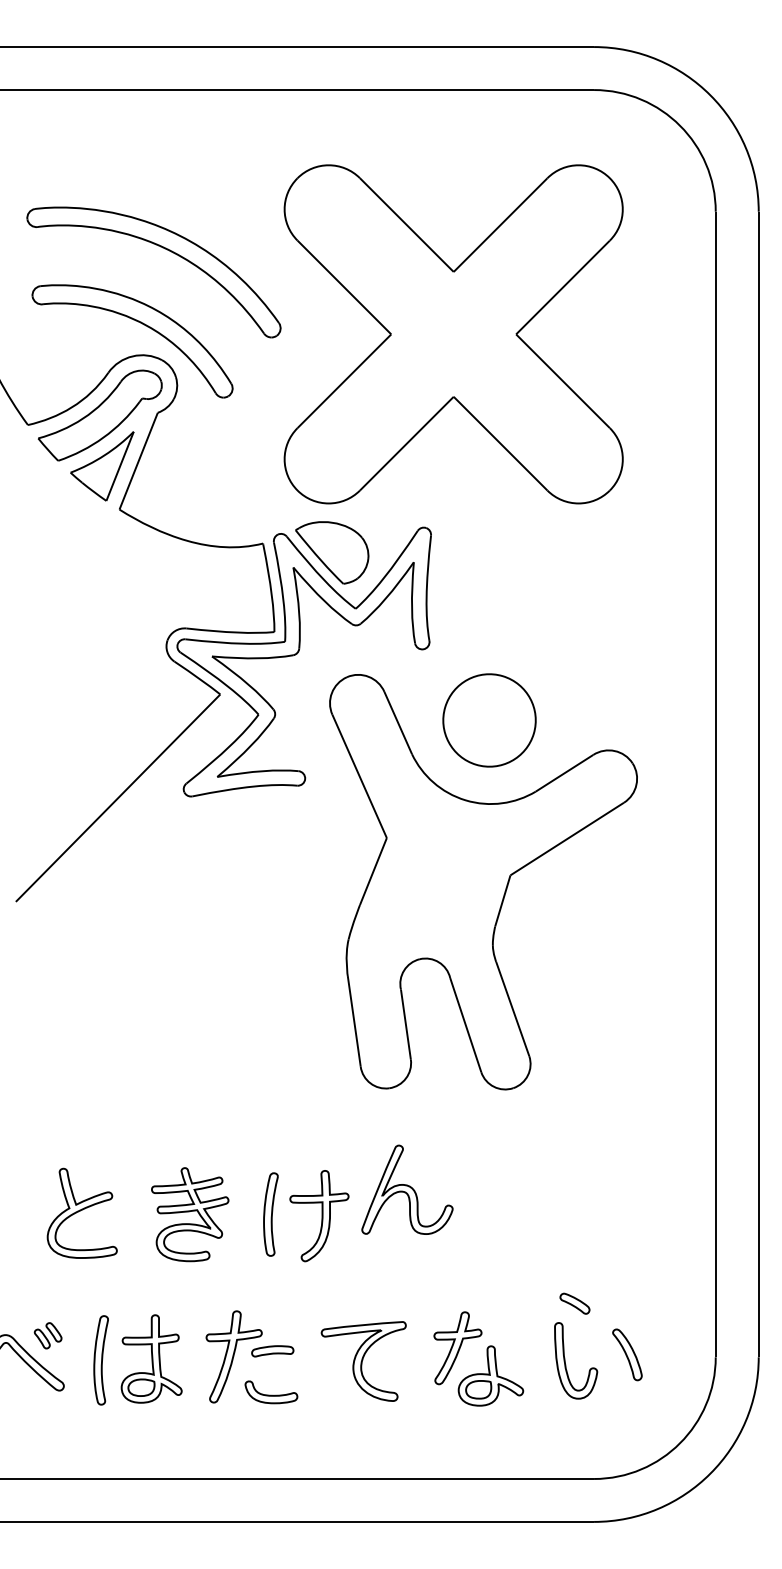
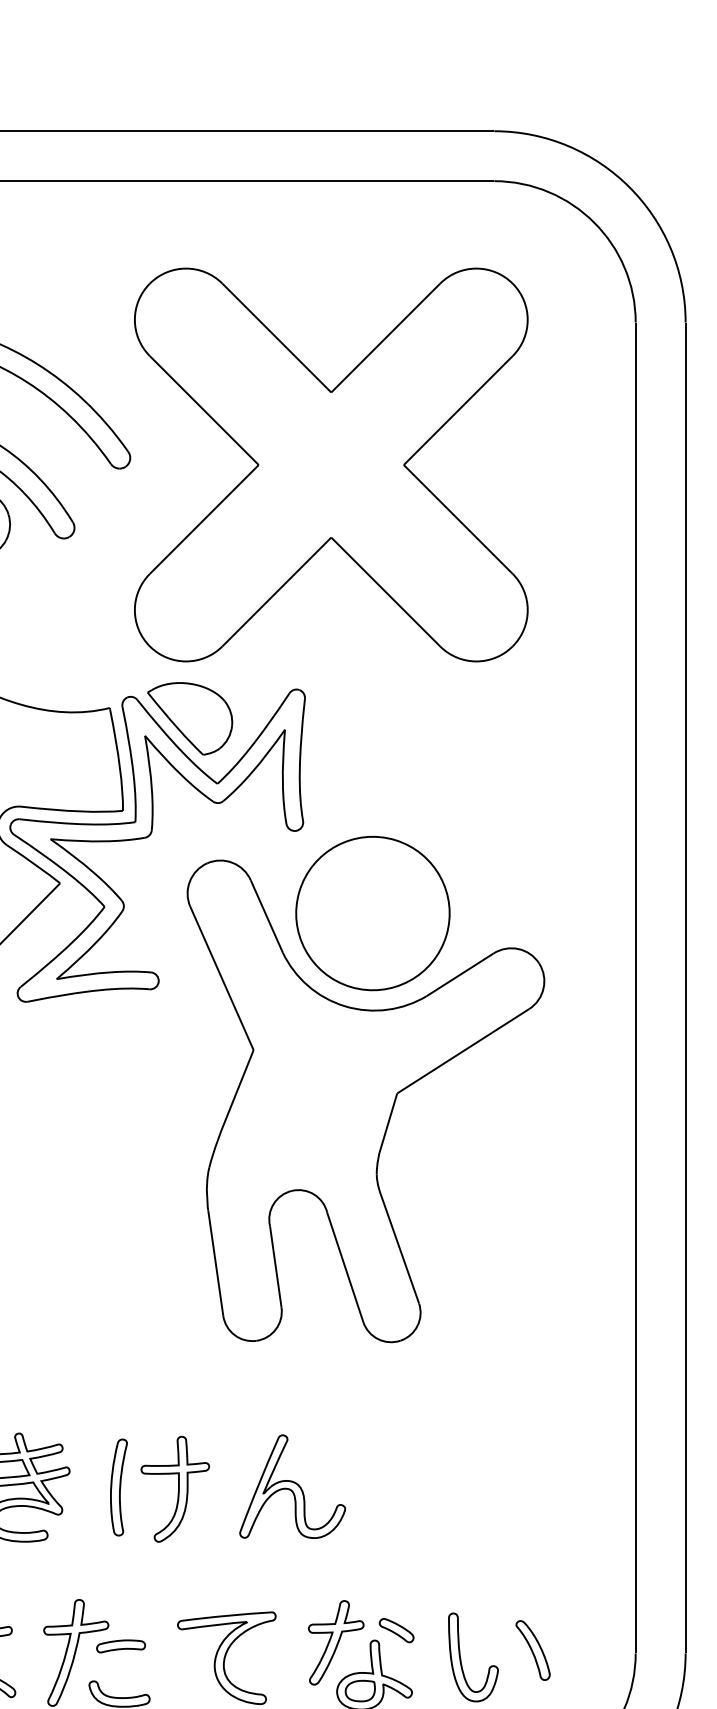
part: (489, 720) -> (372, 913), size x1.43
part: (407, 1189) -> (292, 1486), moved
part: (574, 1303) -> (396, 1630), moved

